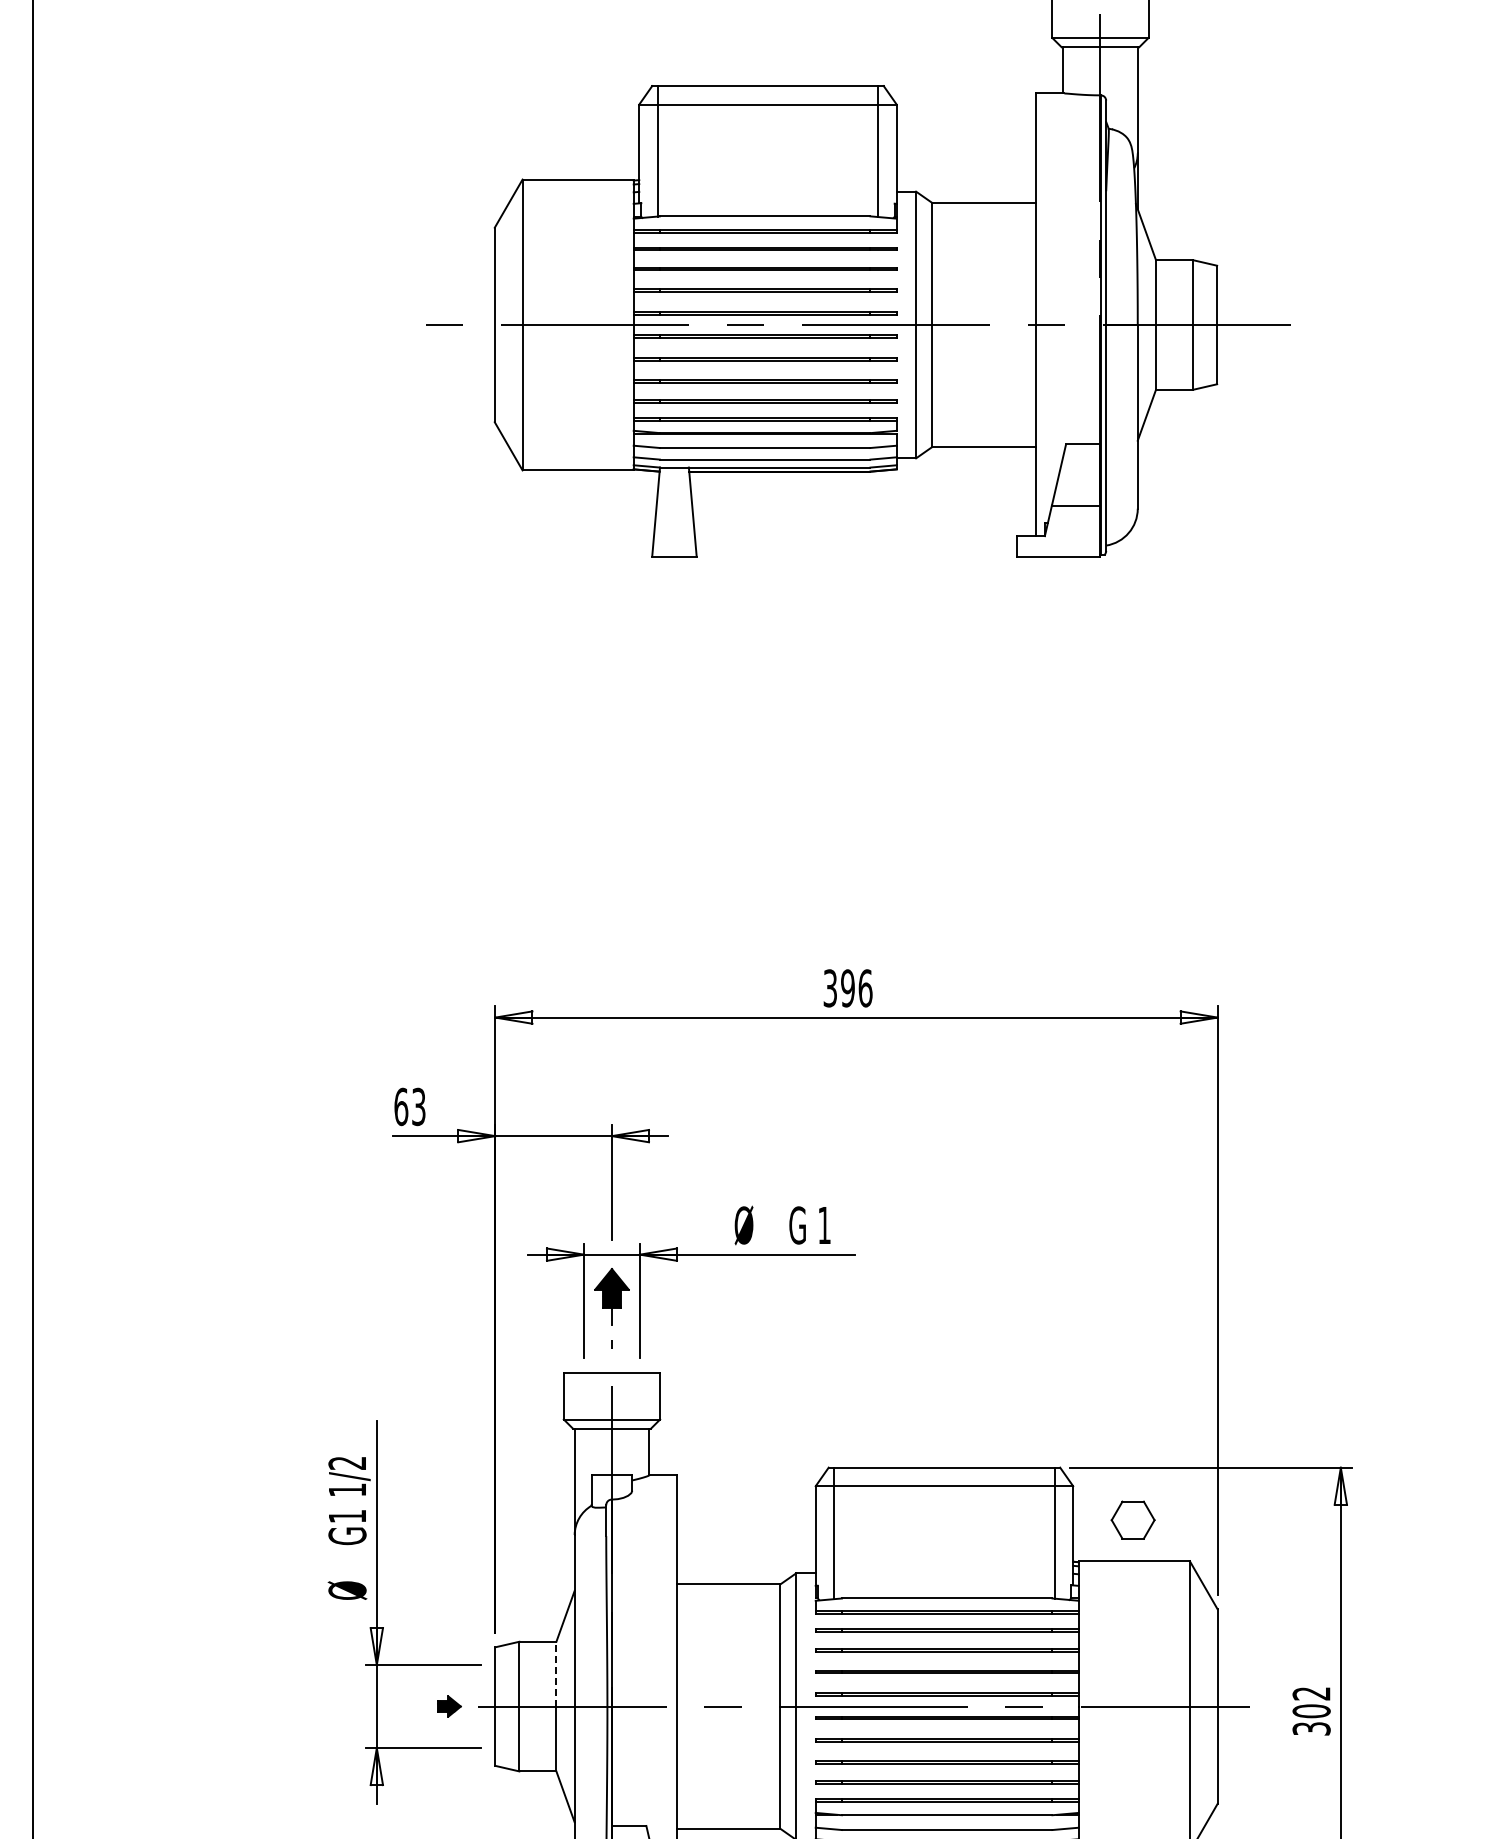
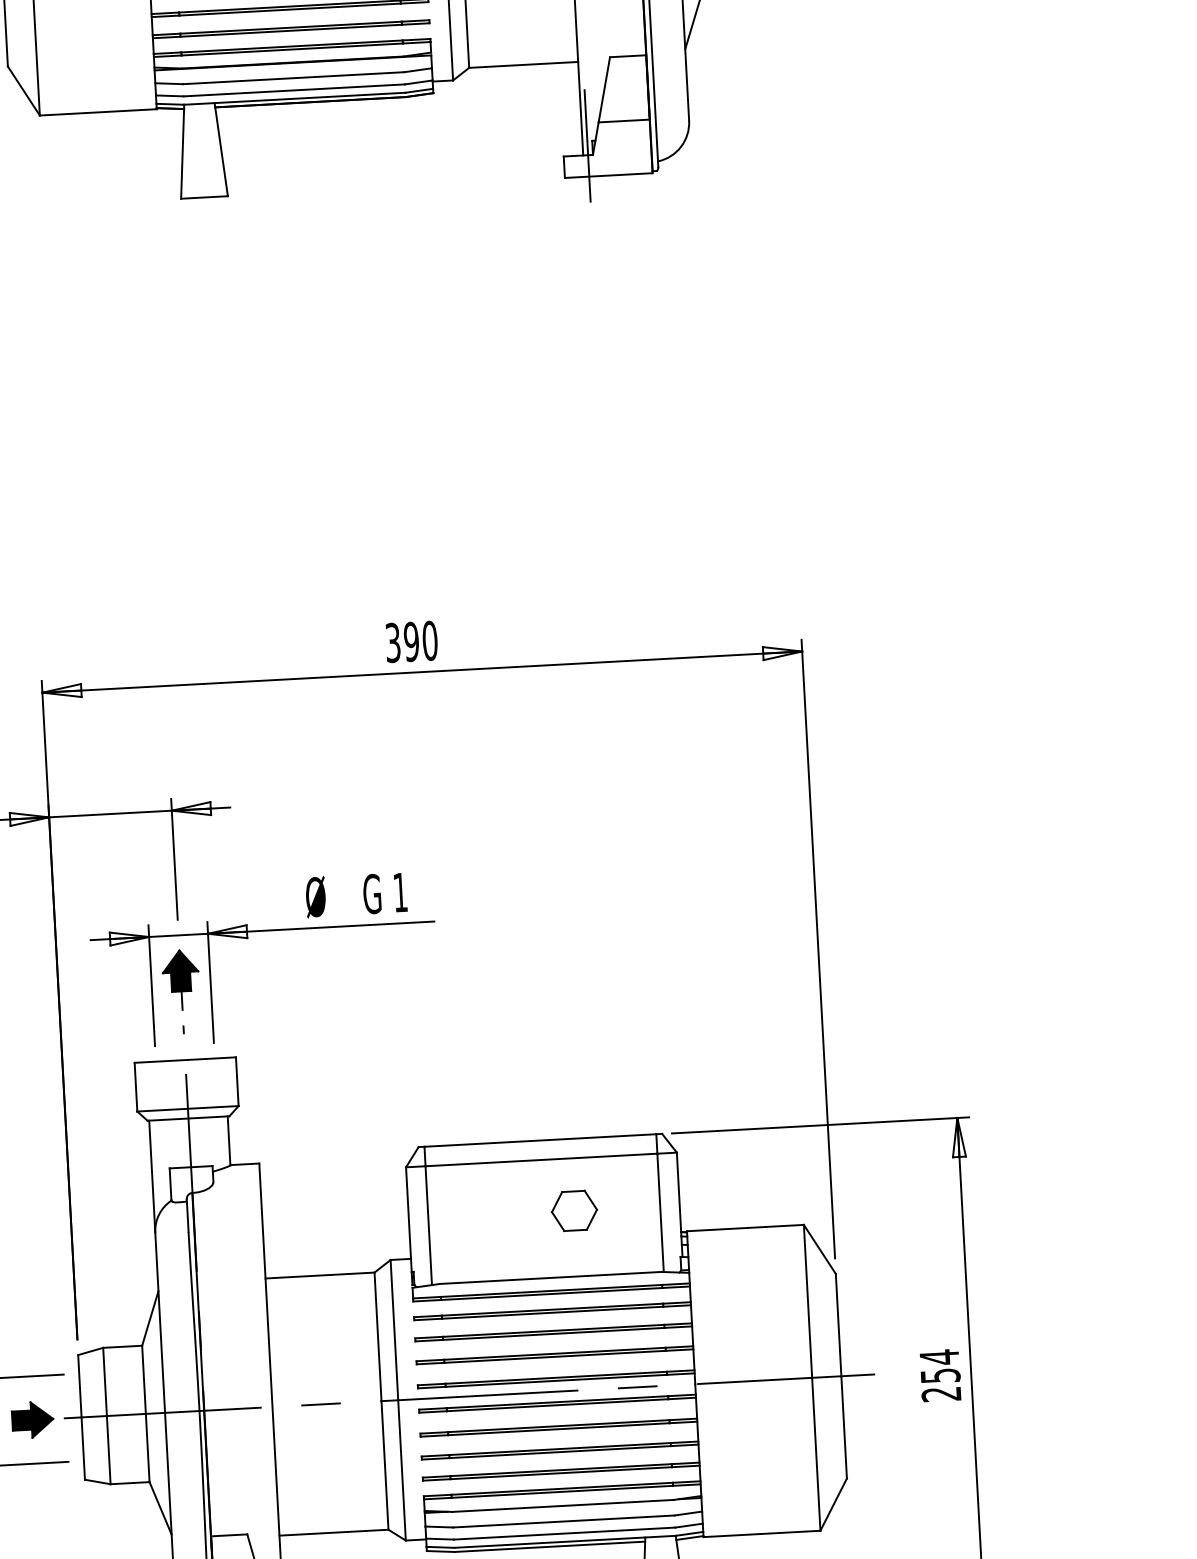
line: (1040, 527) -> (587, 146), added
text: (865, 988) -> (430, 640), 396 -> 390
part: (1132, 1519) -> (573, 1210), moved
line: (556, 1673) -> (144, 1379), dashed -> solid
part: (449, 1706) -> (33, 1419), size x1.67
text: (1311, 1710) -> (940, 1375), 302 -> 254

